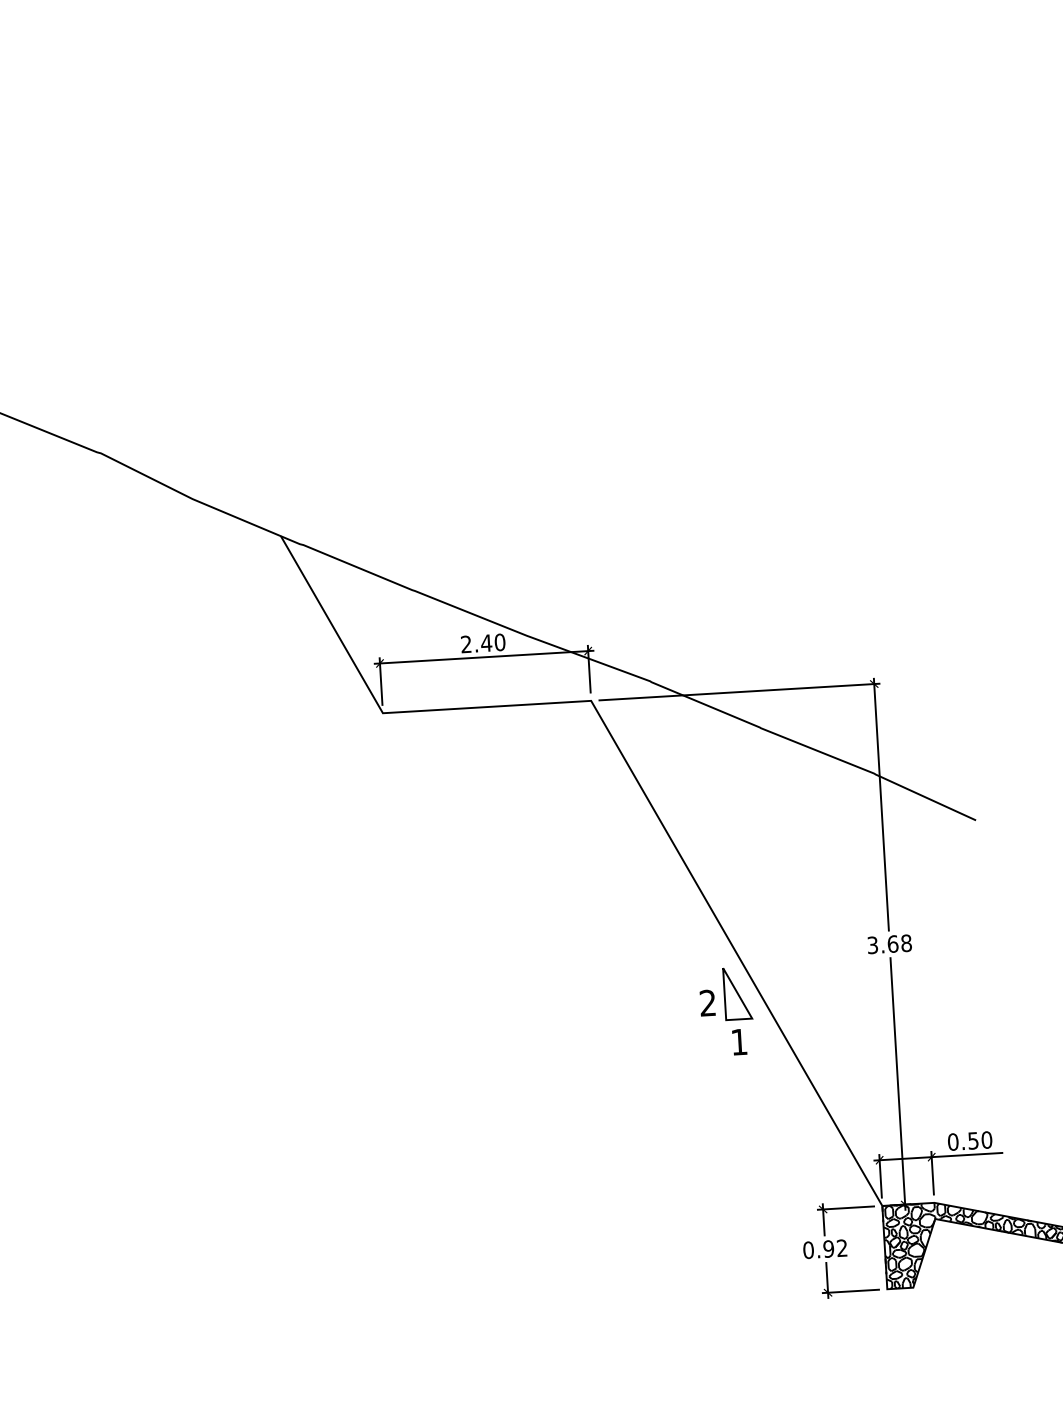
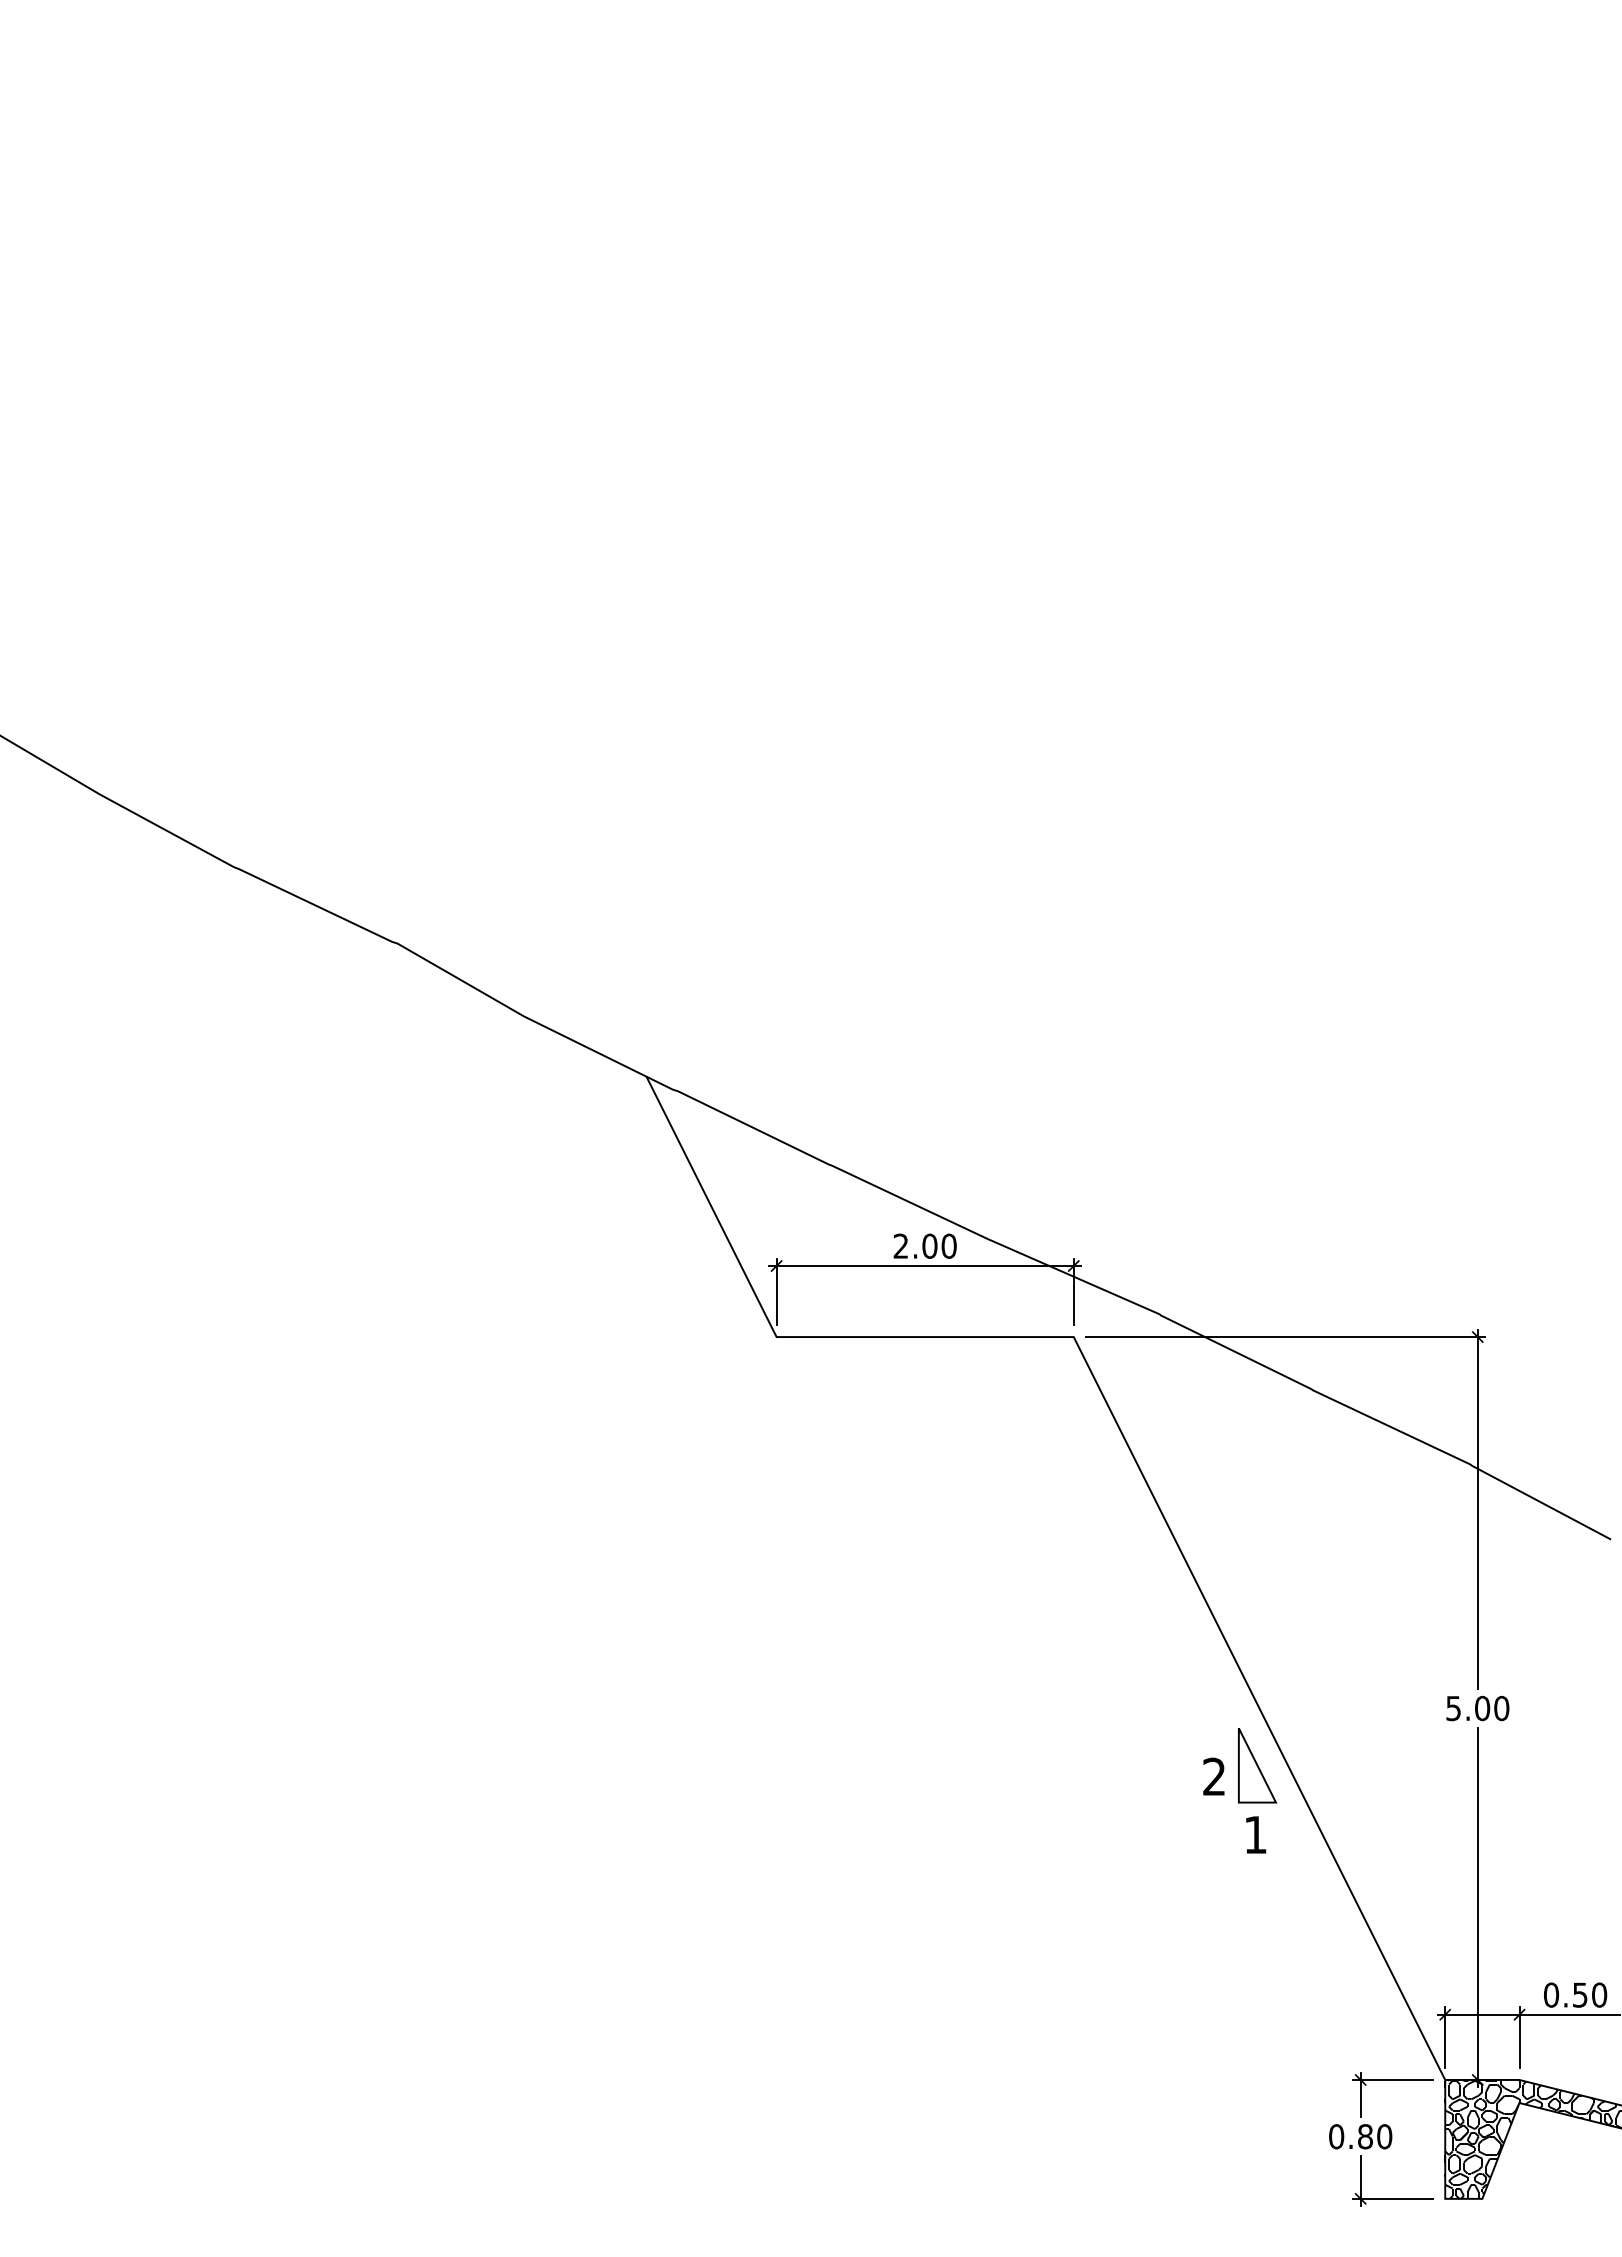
text: (486, 642) -> (929, 1245), 2.40 -> 2.00
text: (890, 943) -> (1478, 1707), 3.68 -> 5.00
text: (835, 1248) -> (1374, 2136), 0.92 -> 0.80

